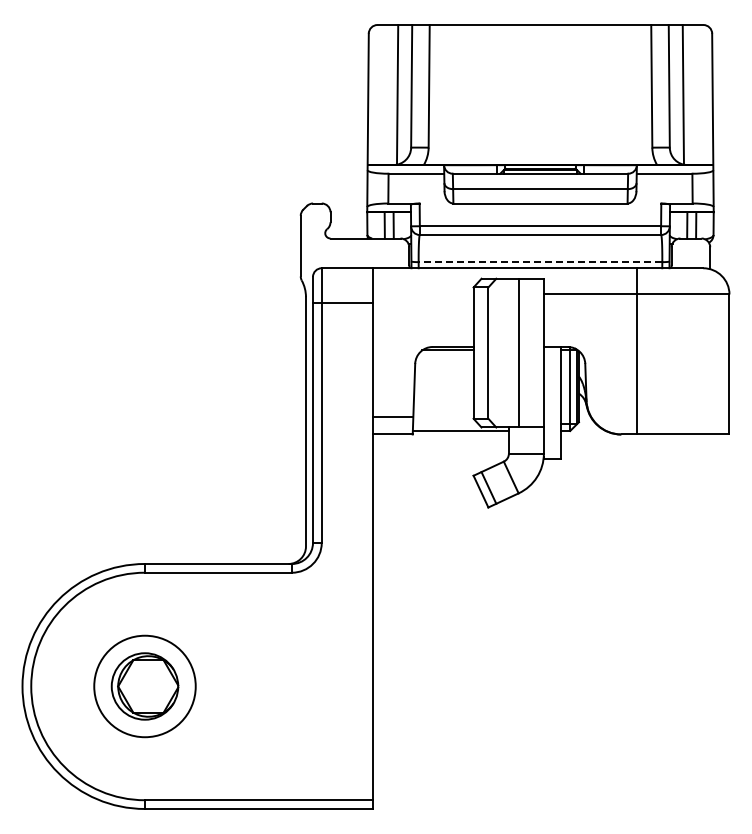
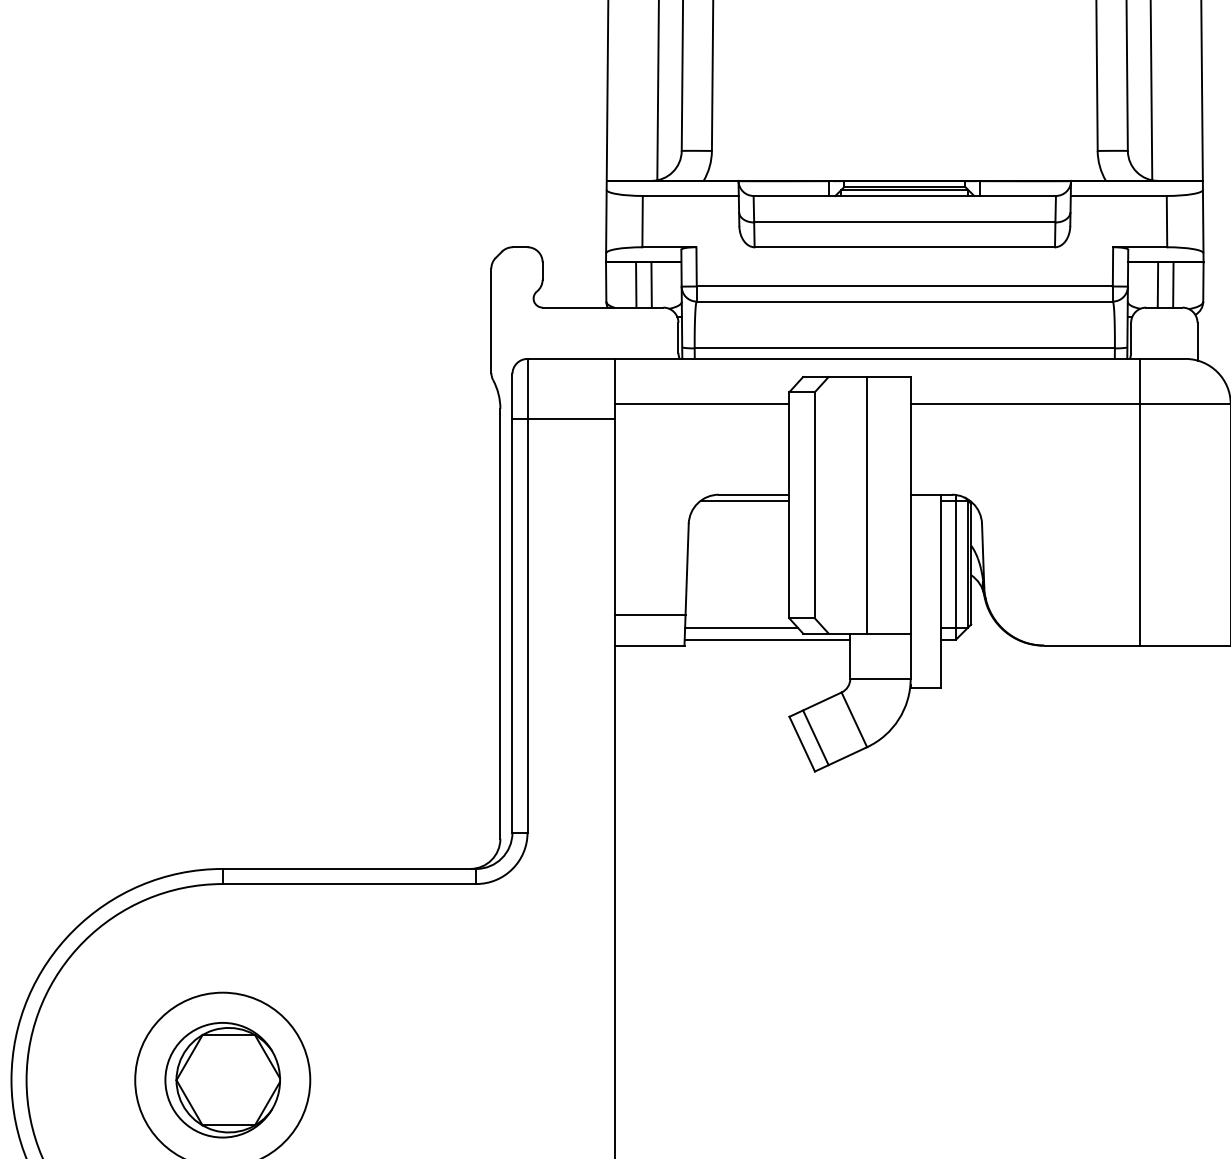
line: (540, 262) -> (904, 349), dashed -> solid
line: (422, 294) -> (701, 404), added
line: (636, 351) -> (1139, 502), moved
line: (445, 423) -> (740, 626), added

